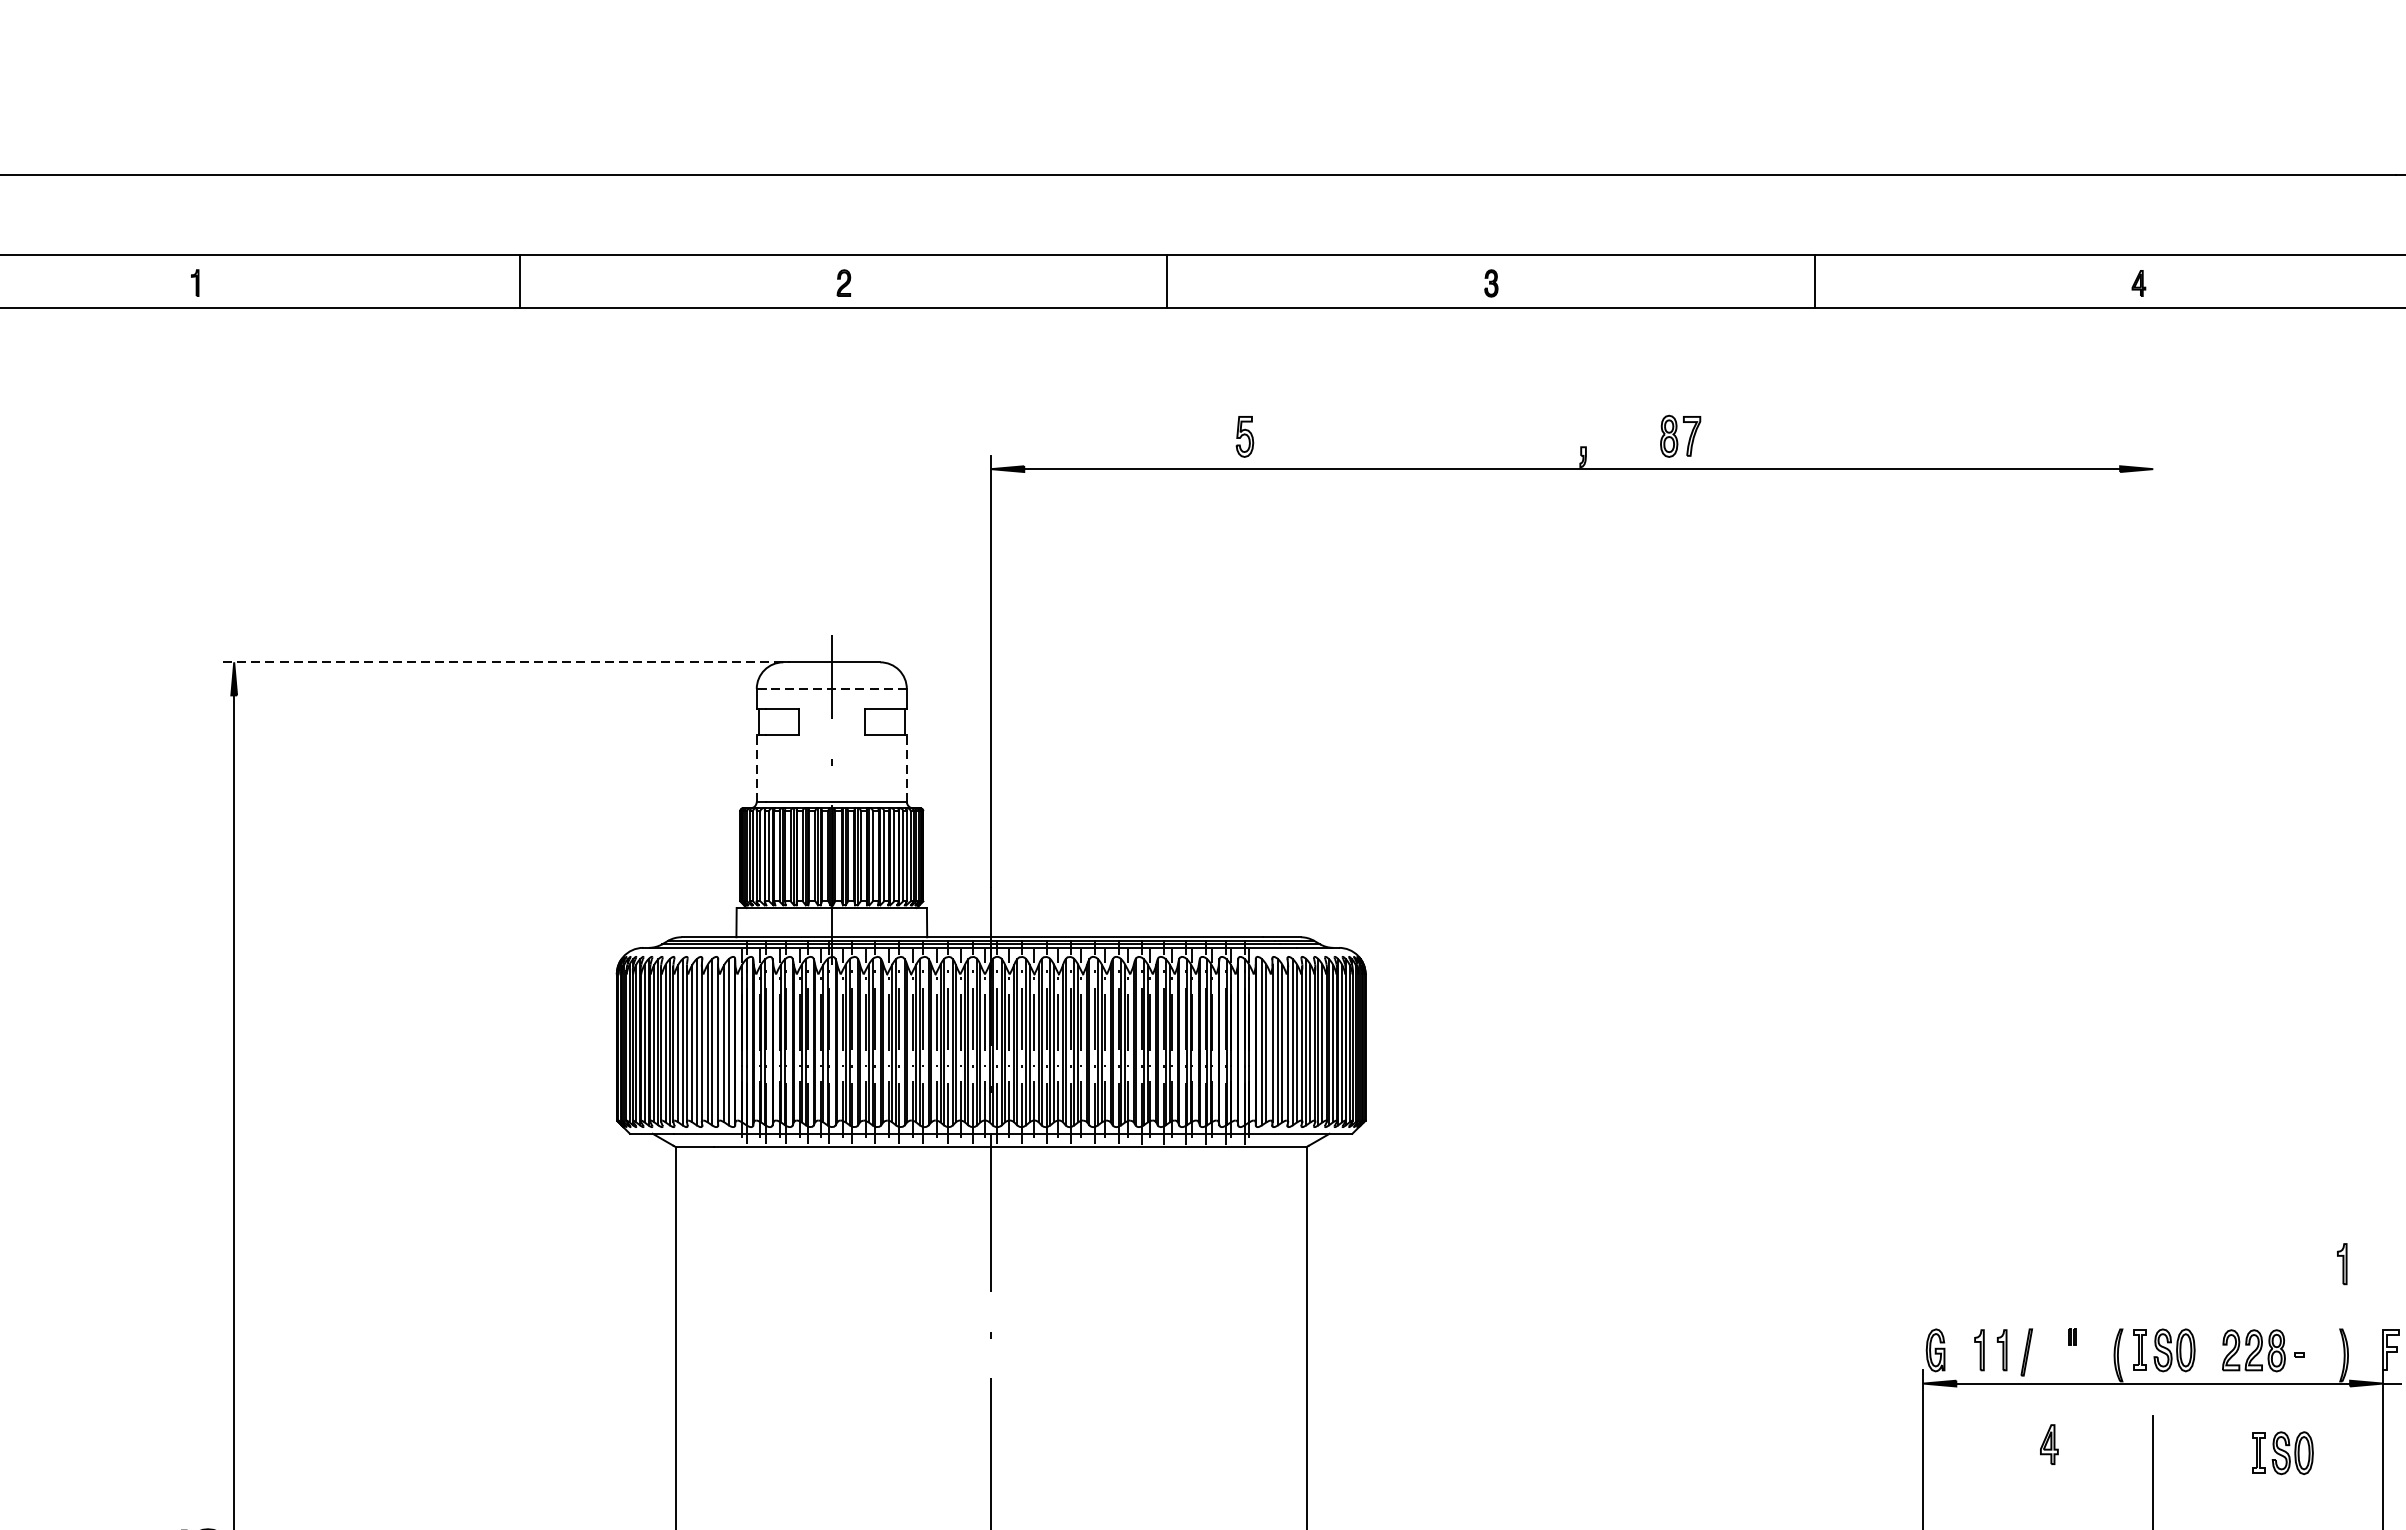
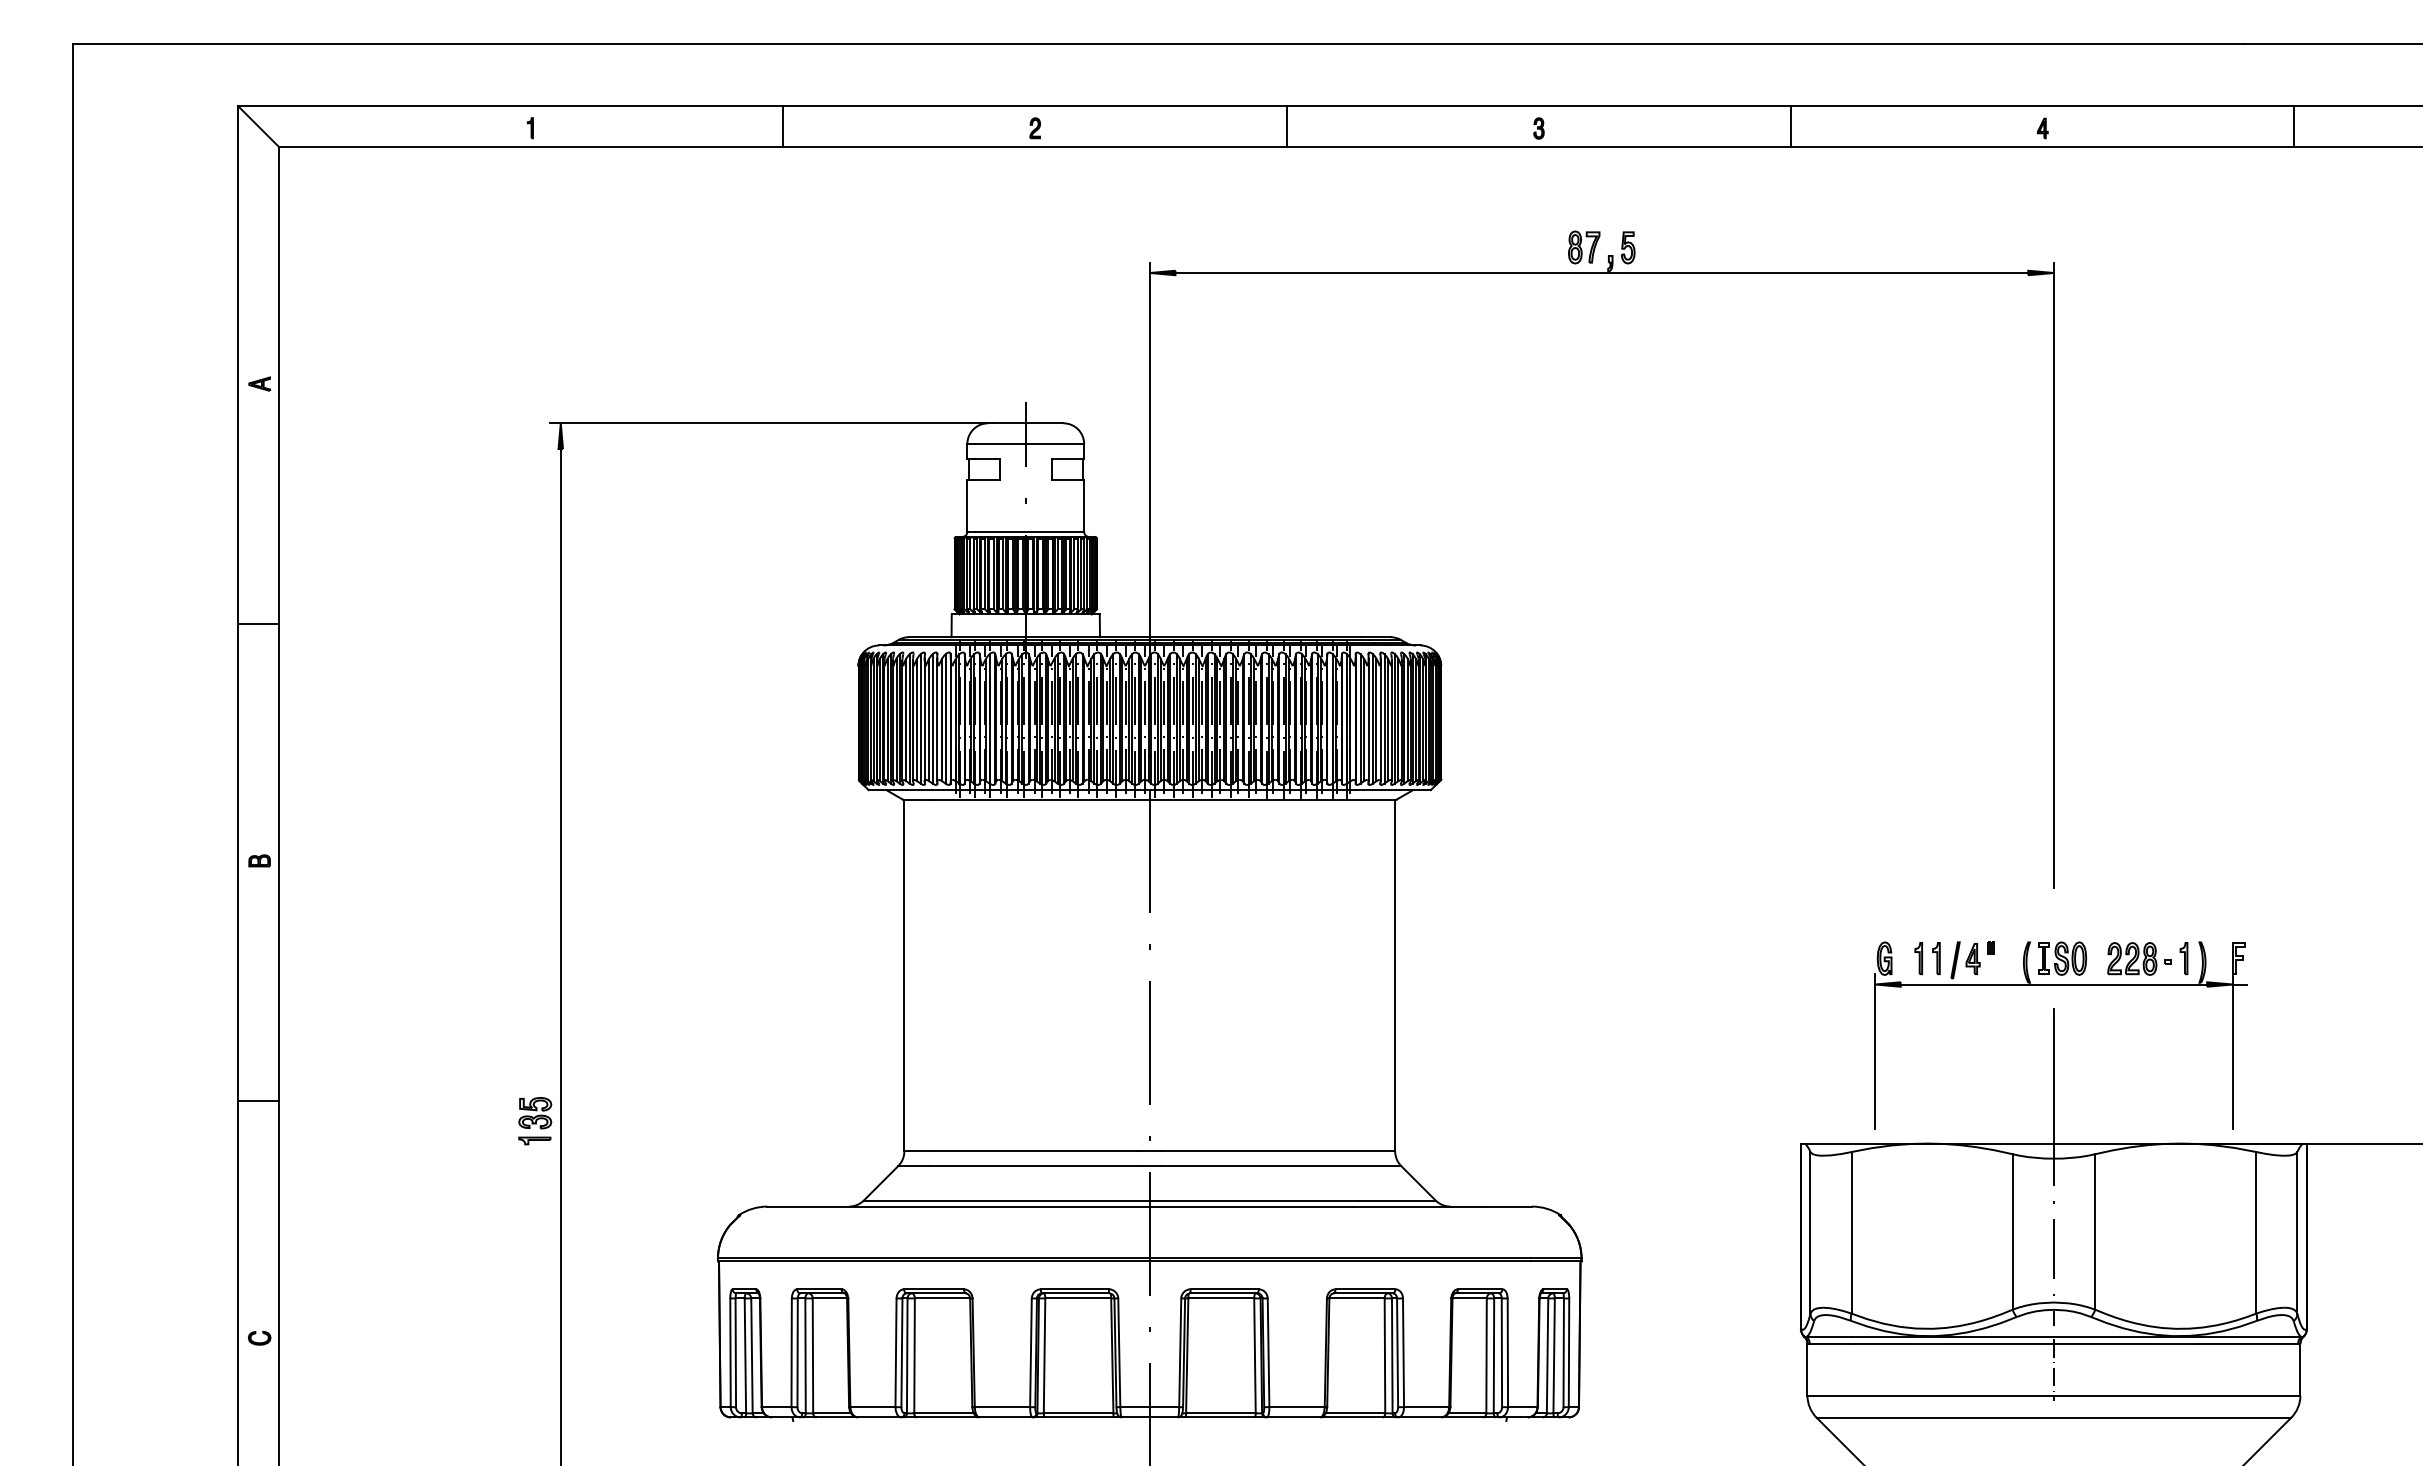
part: (1245, 436) -> (1628, 247), moved
part: (1680, 436) -> (1584, 247), moved
line: (502, 662) -> (769, 423), dashed -> solid
line: (836, 688) -> (1029, 443), dashed -> solid
line: (756, 767) -> (967, 505), dashed -> solid
line: (907, 767) -> (1084, 505), dashed -> solid
line: (2152, 856) -> (2053, 574), added
part: (2341, 1264) -> (2183, 958), moved
part: (2048, 1445) -> (1972, 959), moved
part: (2282, 1452) -> (2154, 1038), removed

